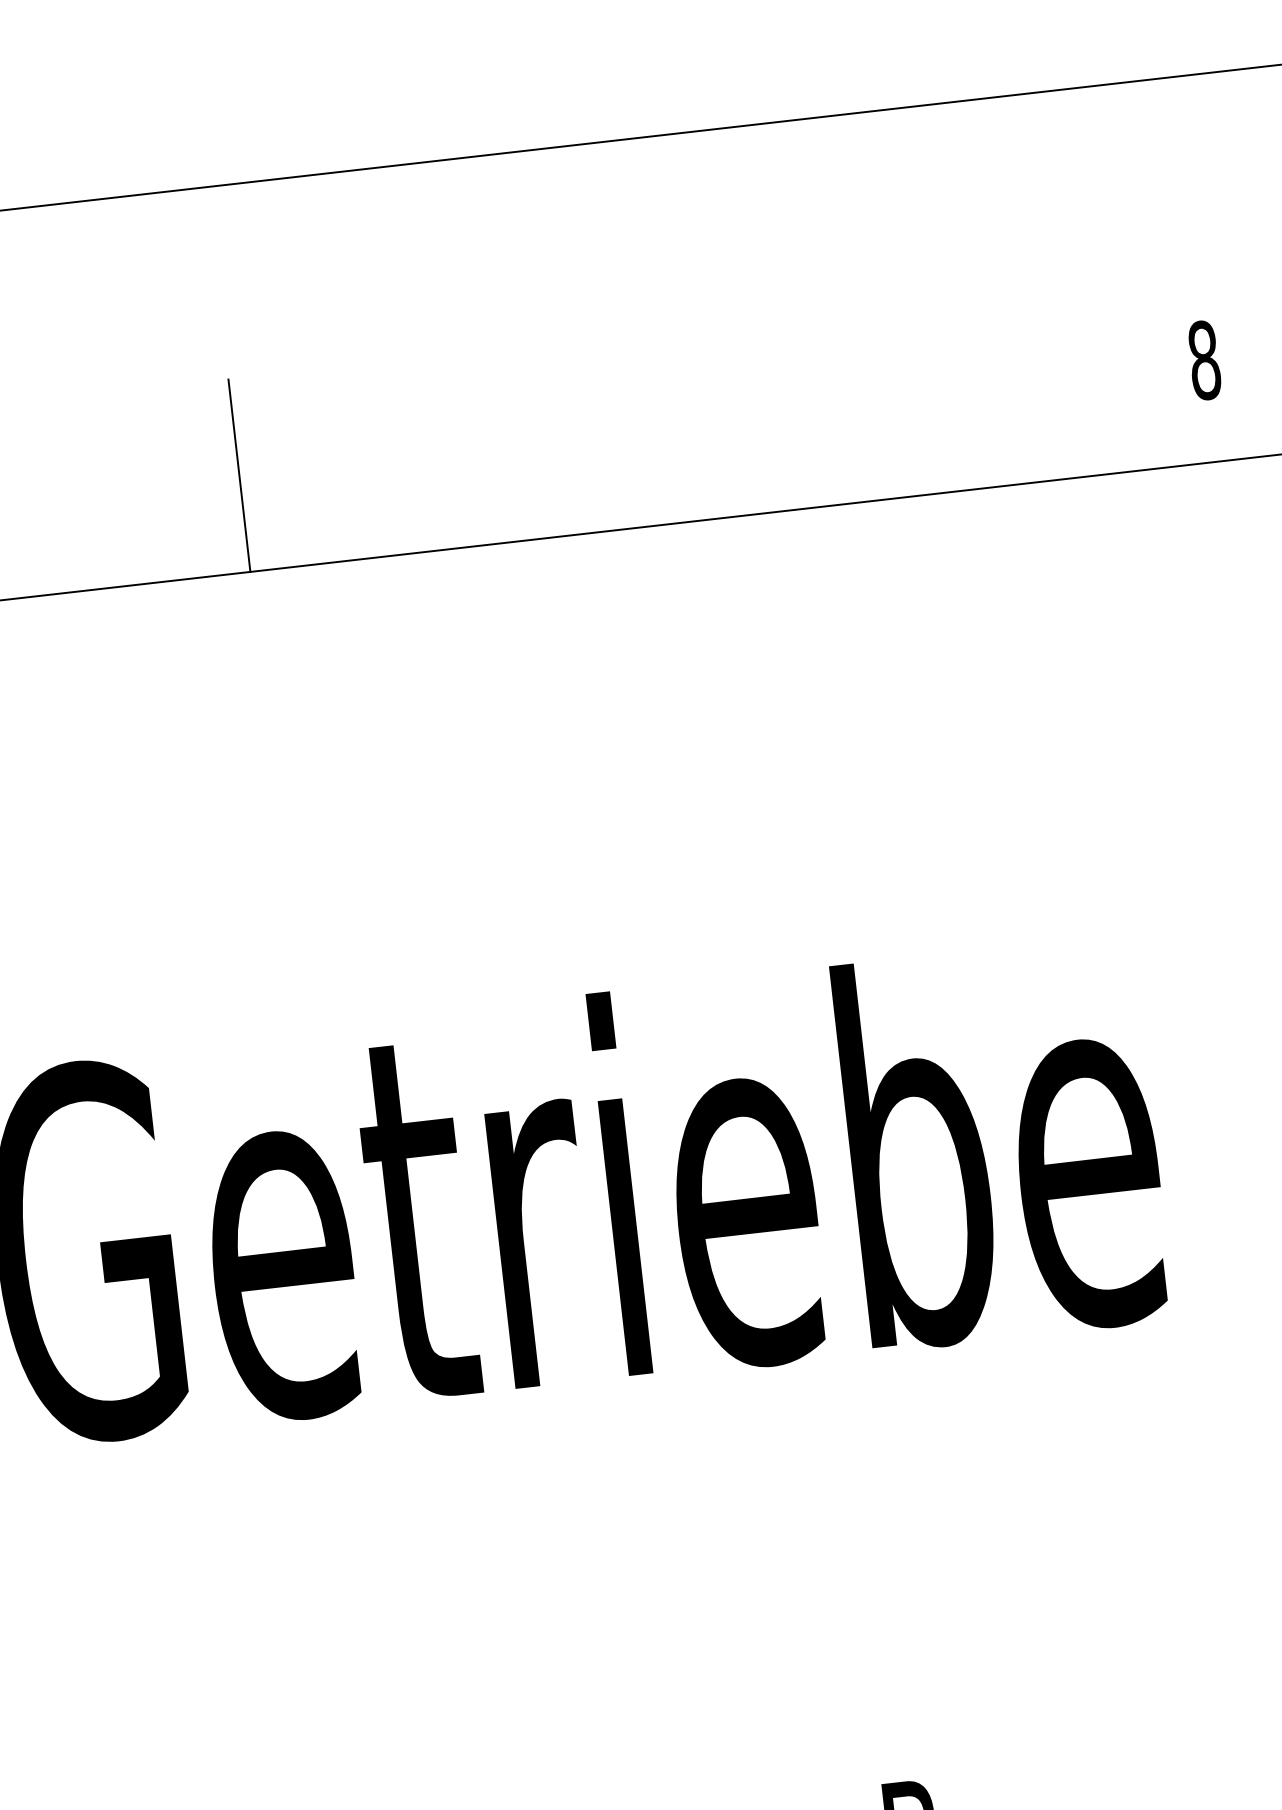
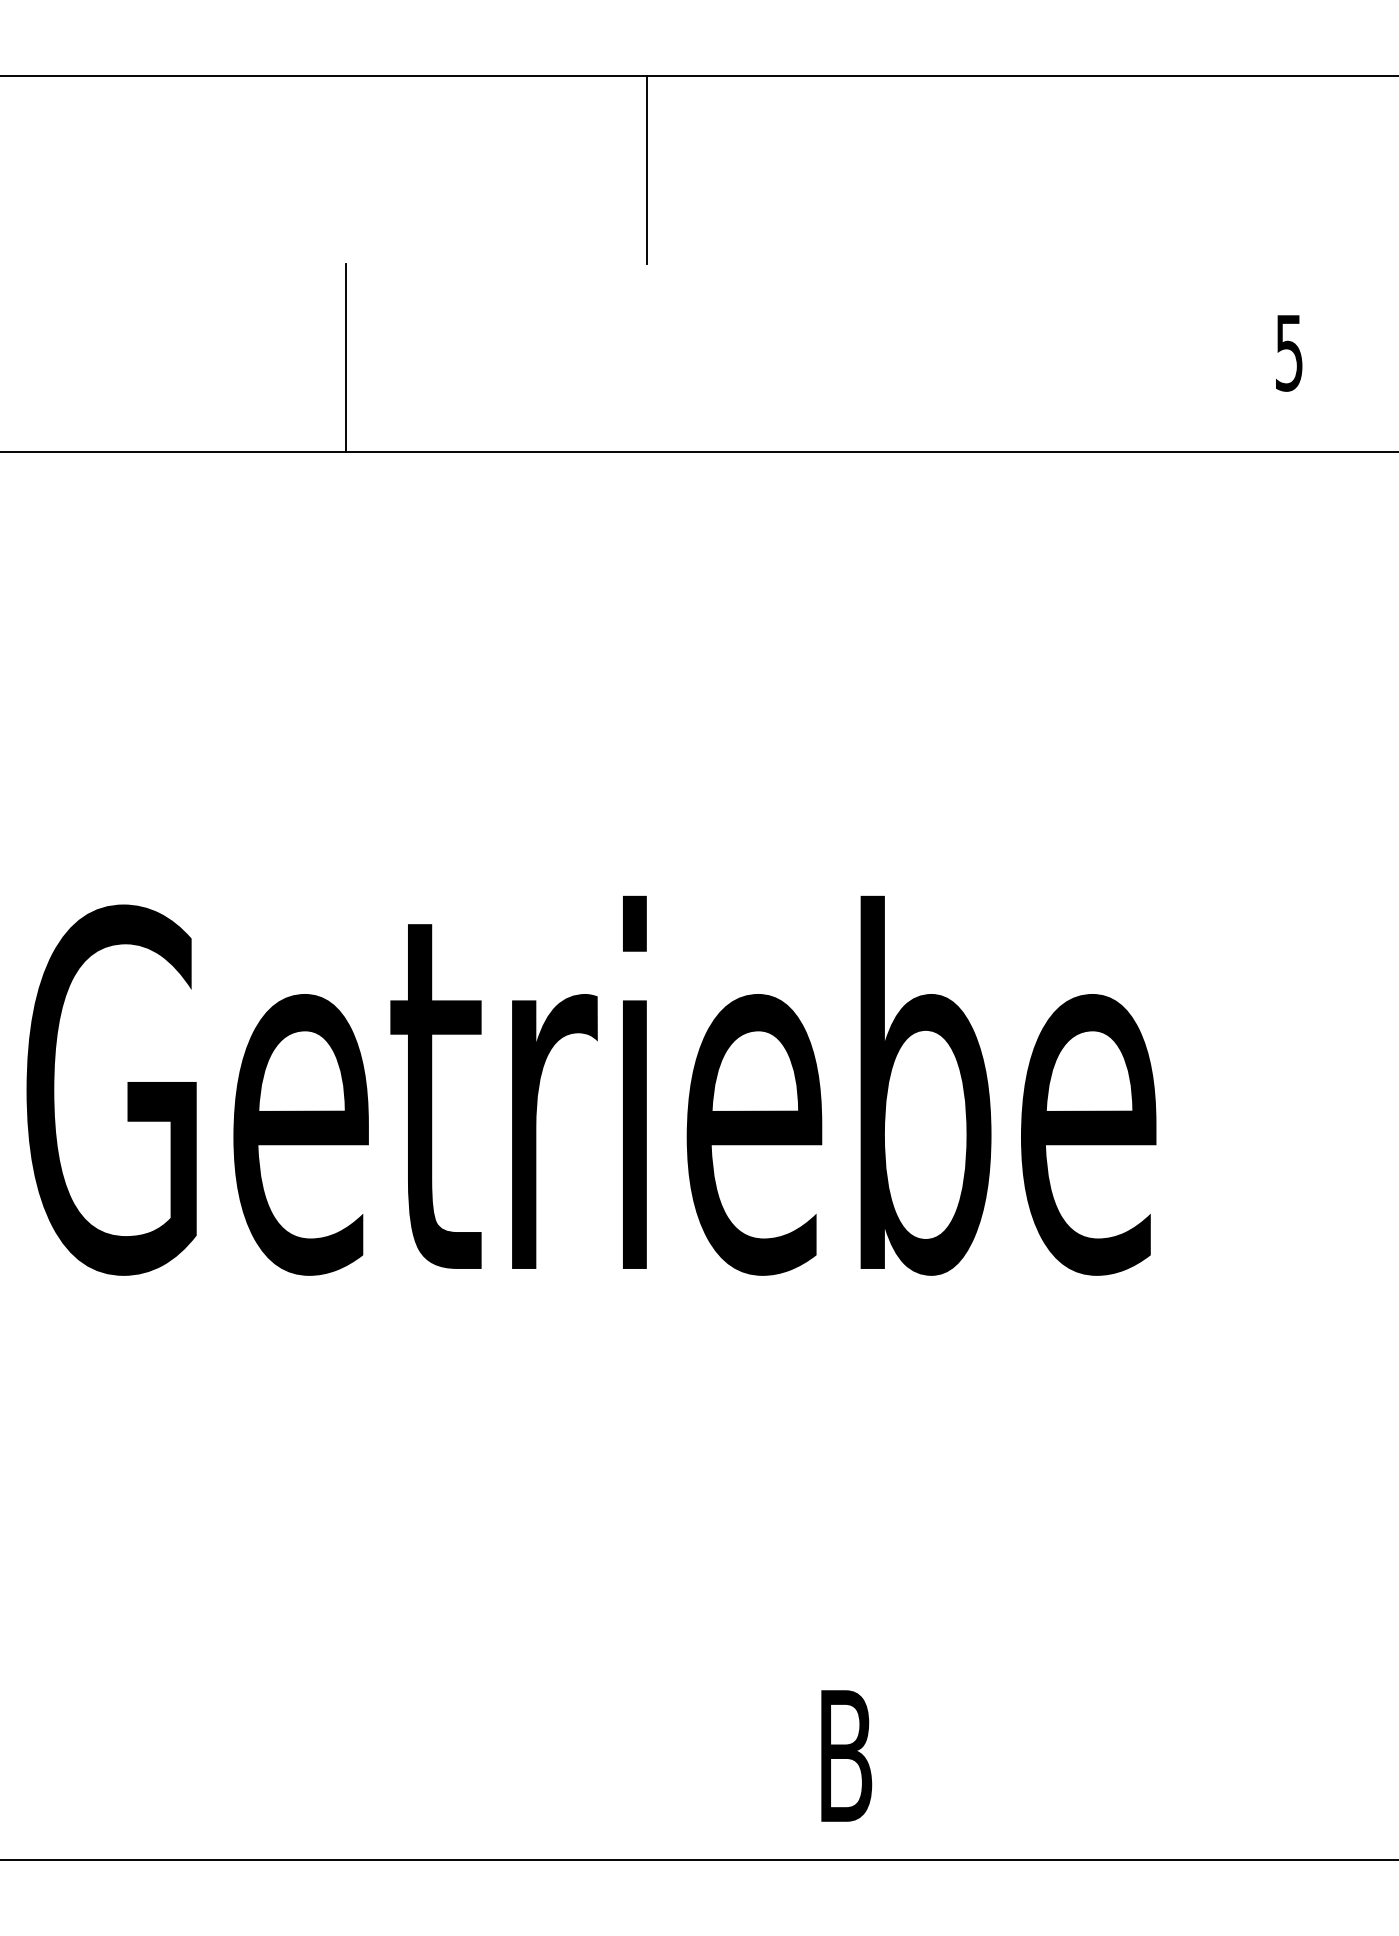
line: (525, 248) -> (646, 170), added
text: (1204, 360) -> (1289, 352), 8 -> 5

